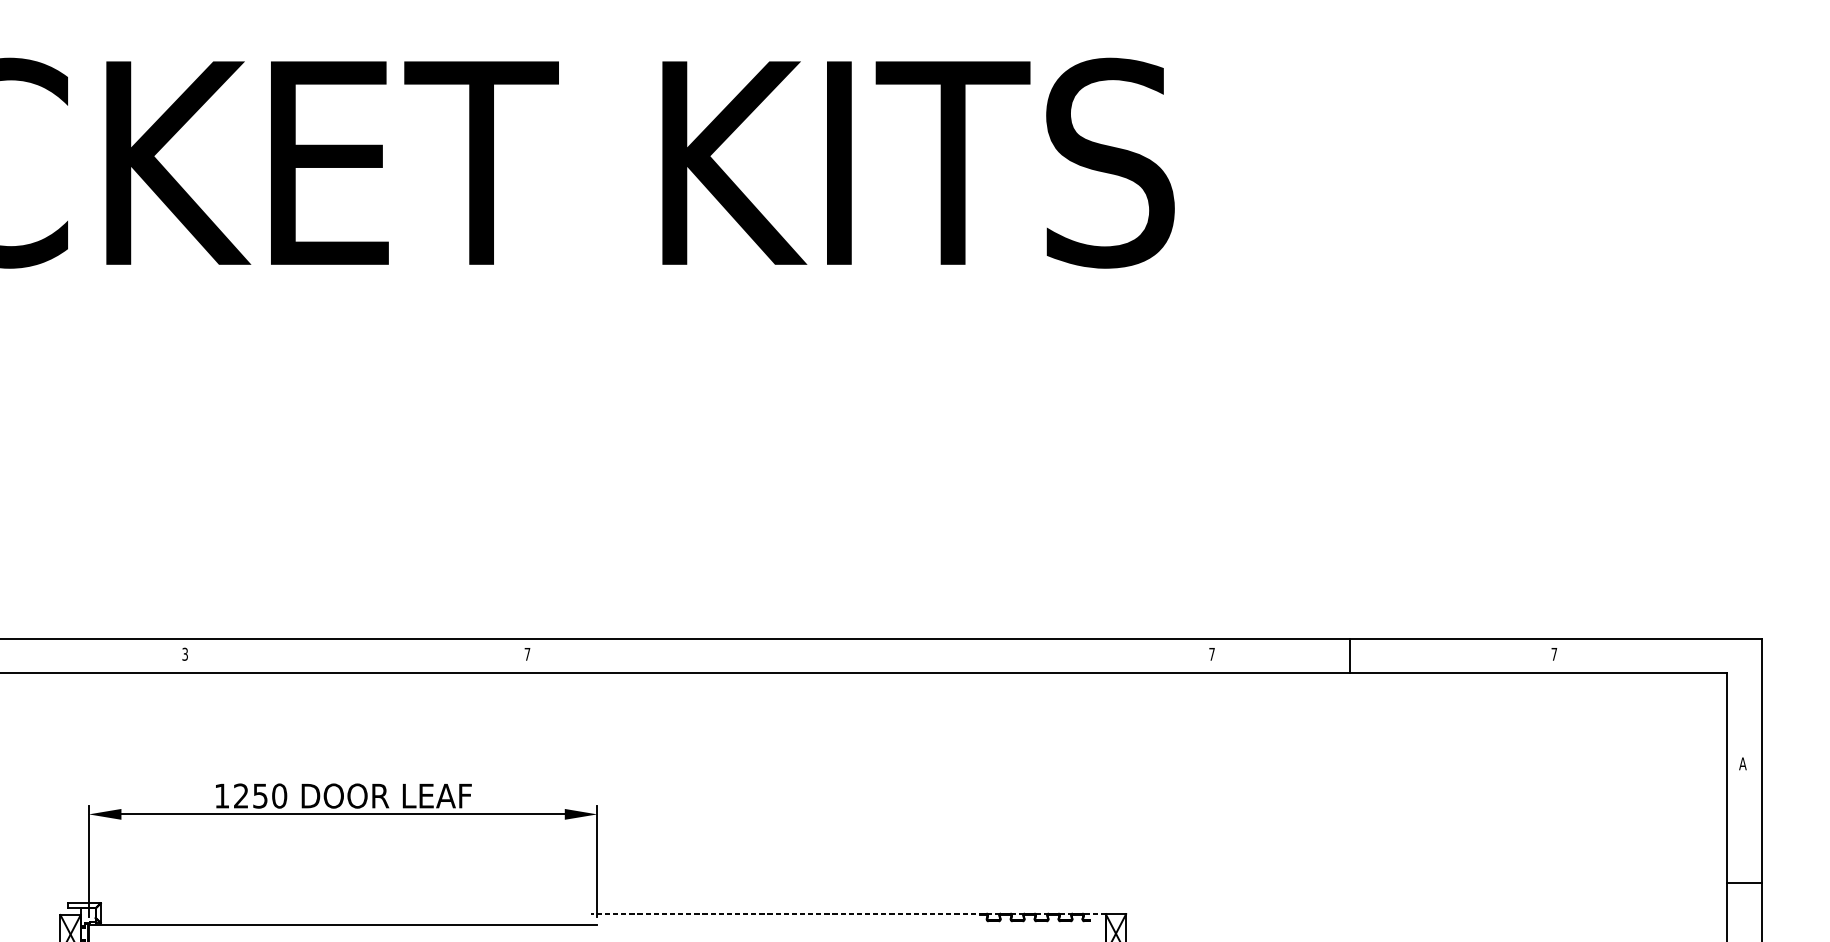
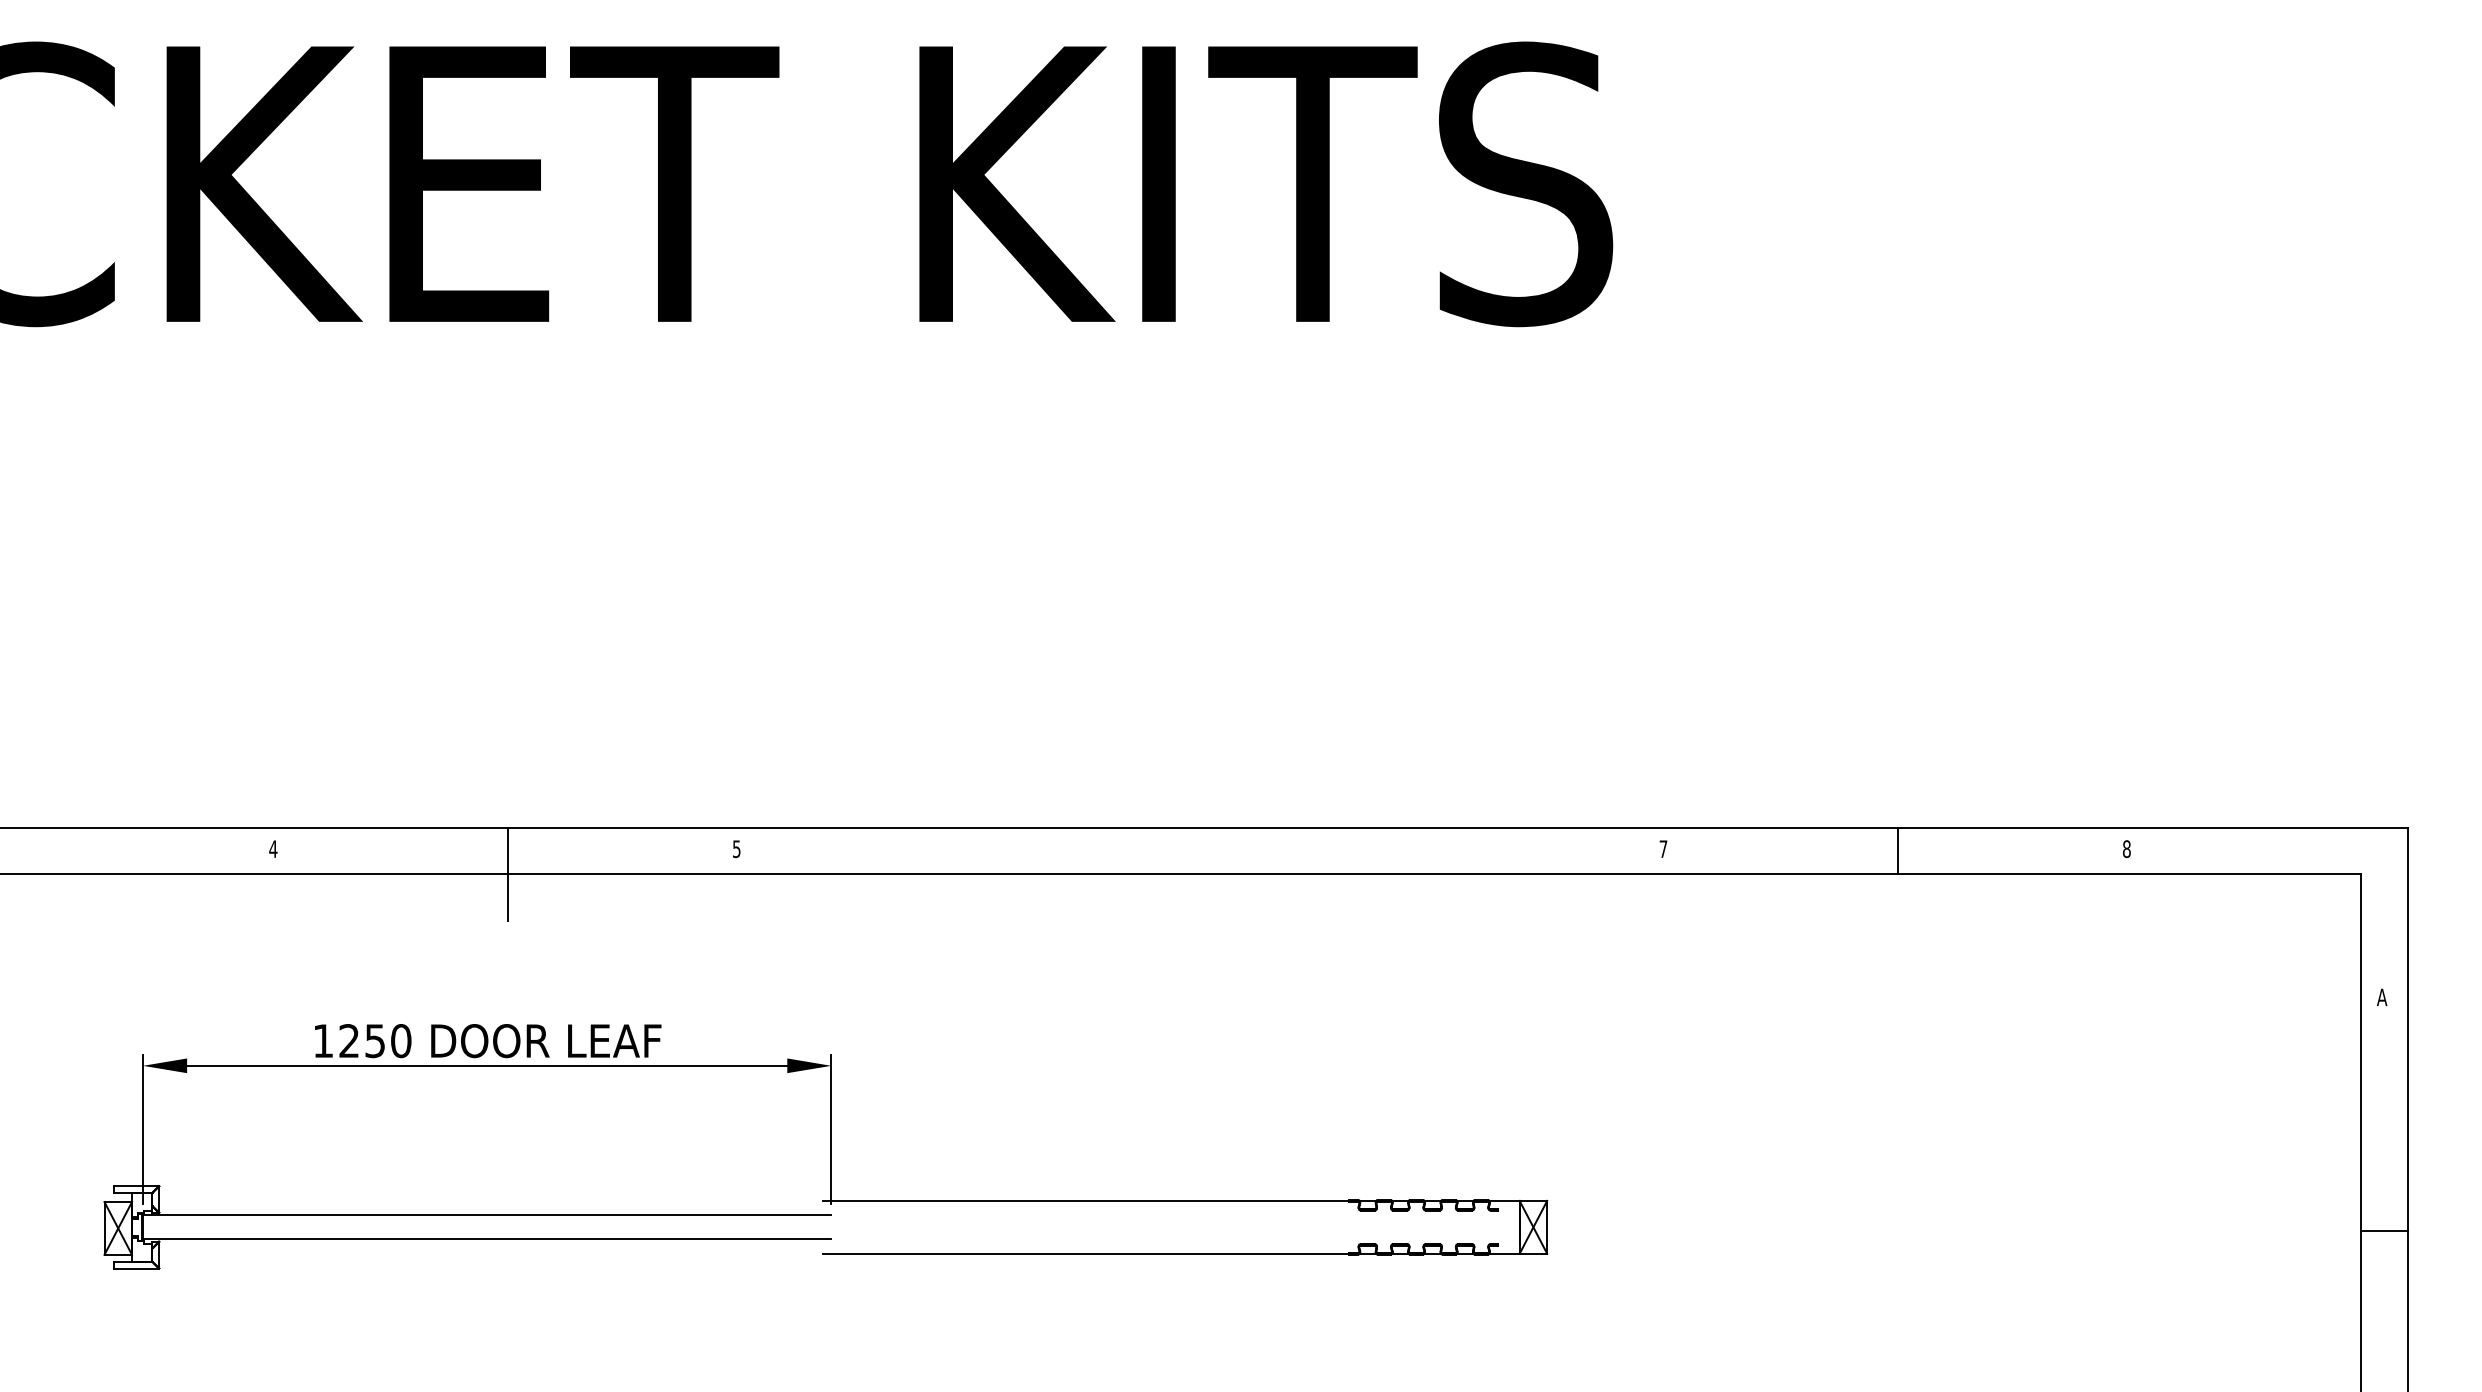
text: (185, 654) -> (273, 849), 3 -> 4
text: (527, 654) -> (736, 849), 7 -> 5
text: (1554, 654) -> (2126, 849), 7 -> 8
line: (1349, 656) -> (1897, 851), moved
line: (358, 673) -> (507, 874), added
line: (1744, 882) -> (2384, 1231), moved
line: (848, 913) -> (1171, 1200), dashed -> solid

